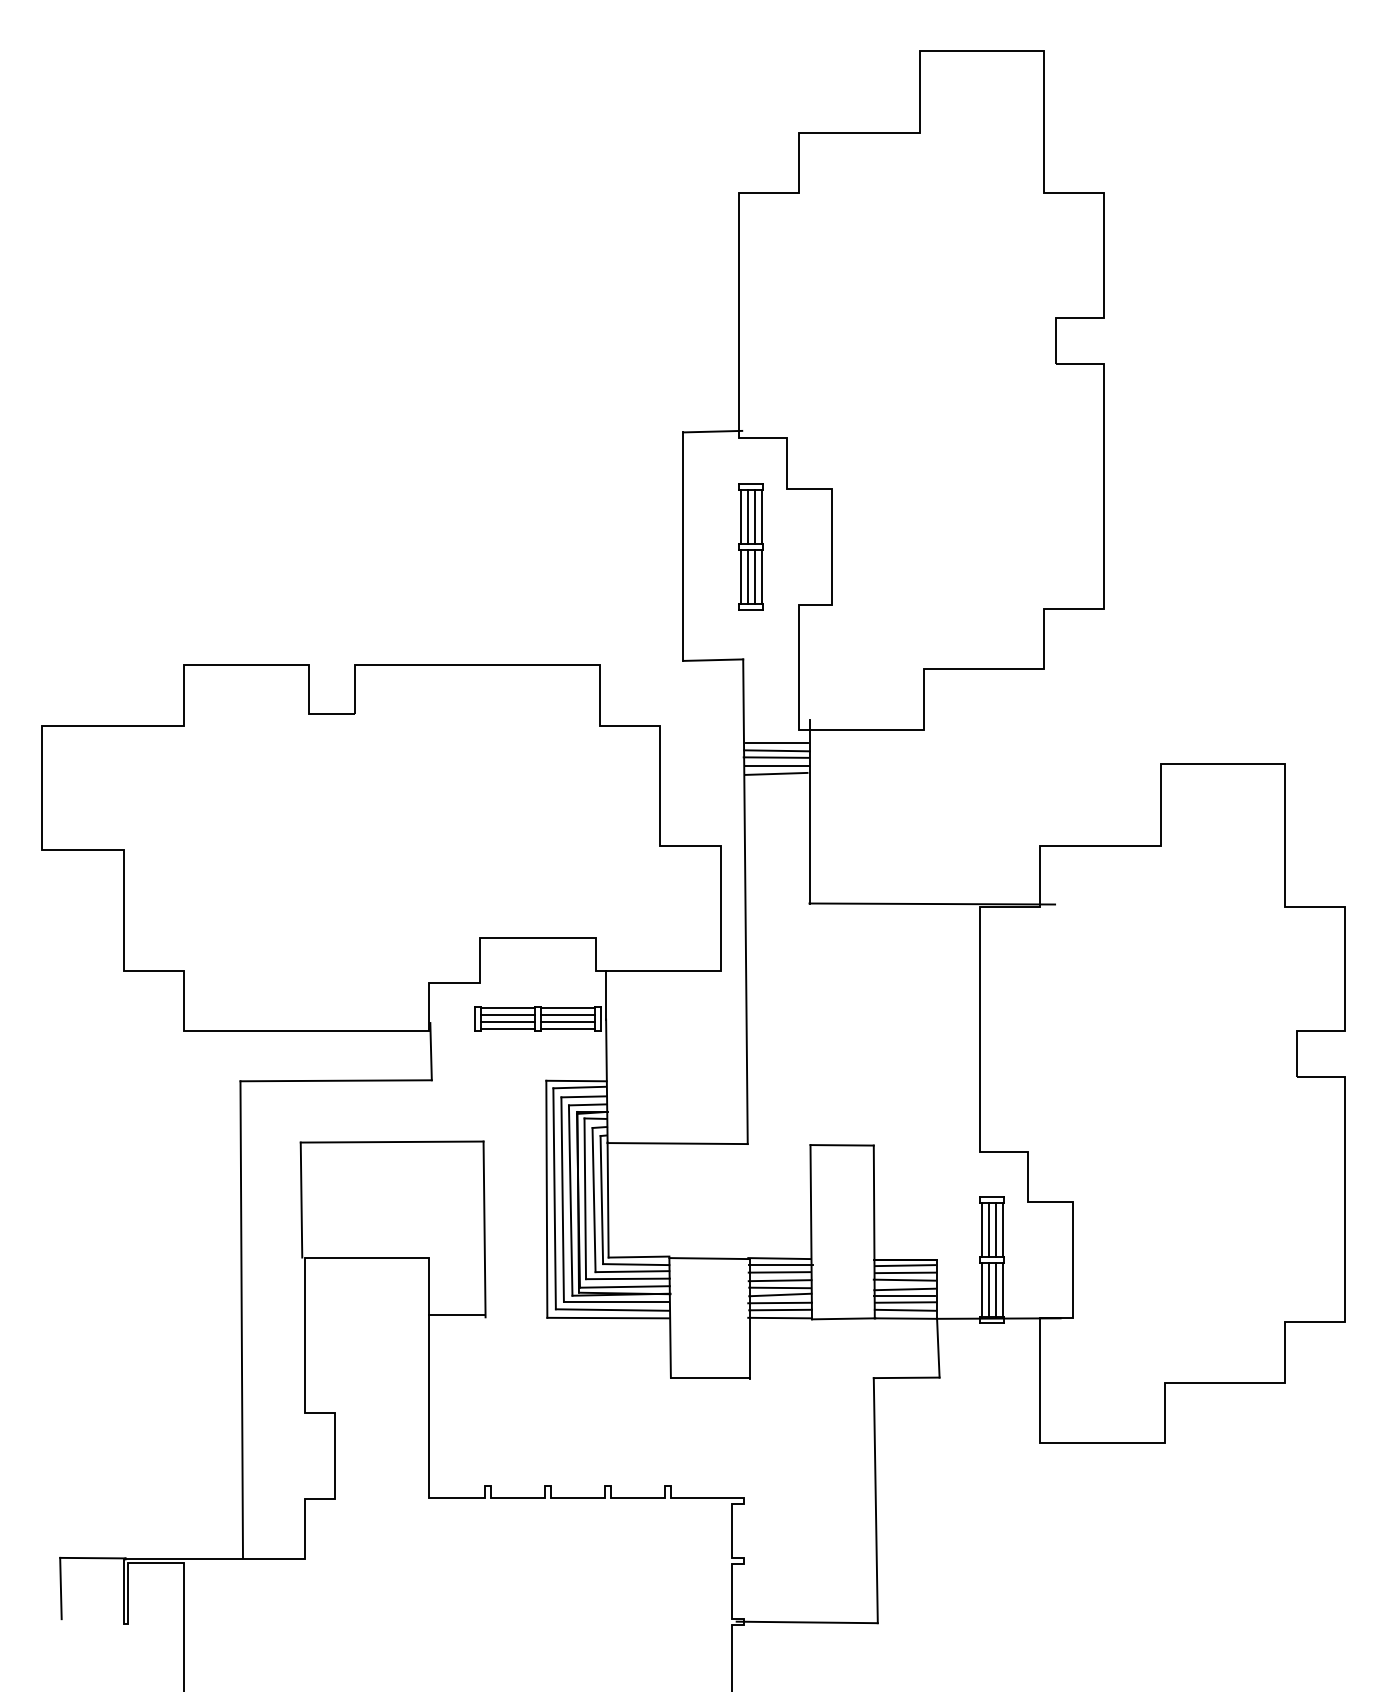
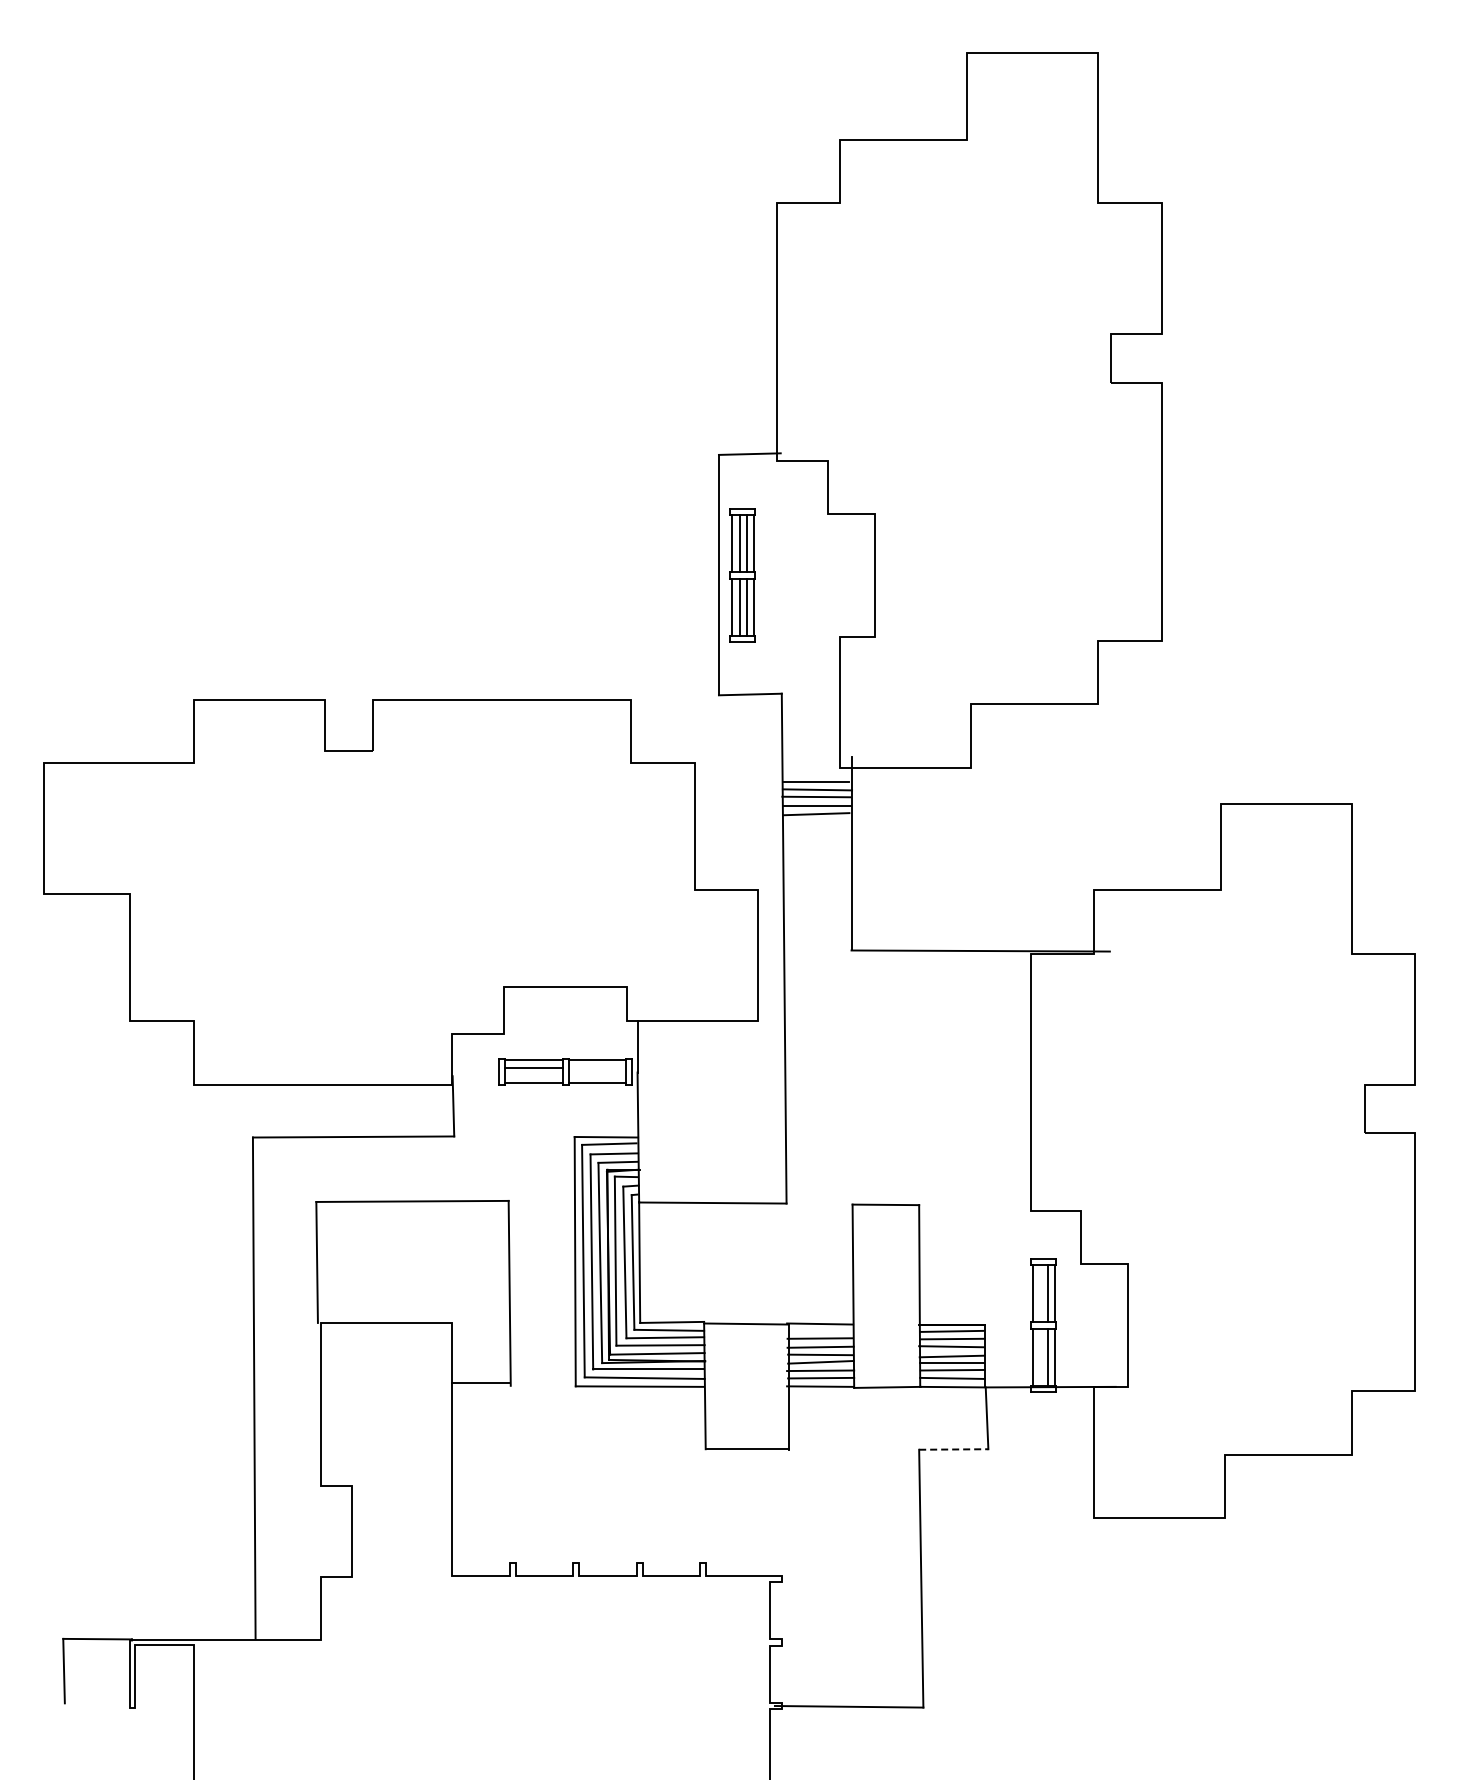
part: (750, 547) -> (742, 575), moved
line: (567, 1014) -> (596, 1067), removed
line: (507, 1022) -> (533, 1075), removed
line: (567, 1022) -> (596, 1075), removed
line: (989, 1229) -> (1040, 1293), removed
line: (780, 1264) -> (820, 1330), removed
line: (989, 1289) -> (1040, 1356), removed
line: (906, 1377) -> (953, 1449), solid -> dashed

